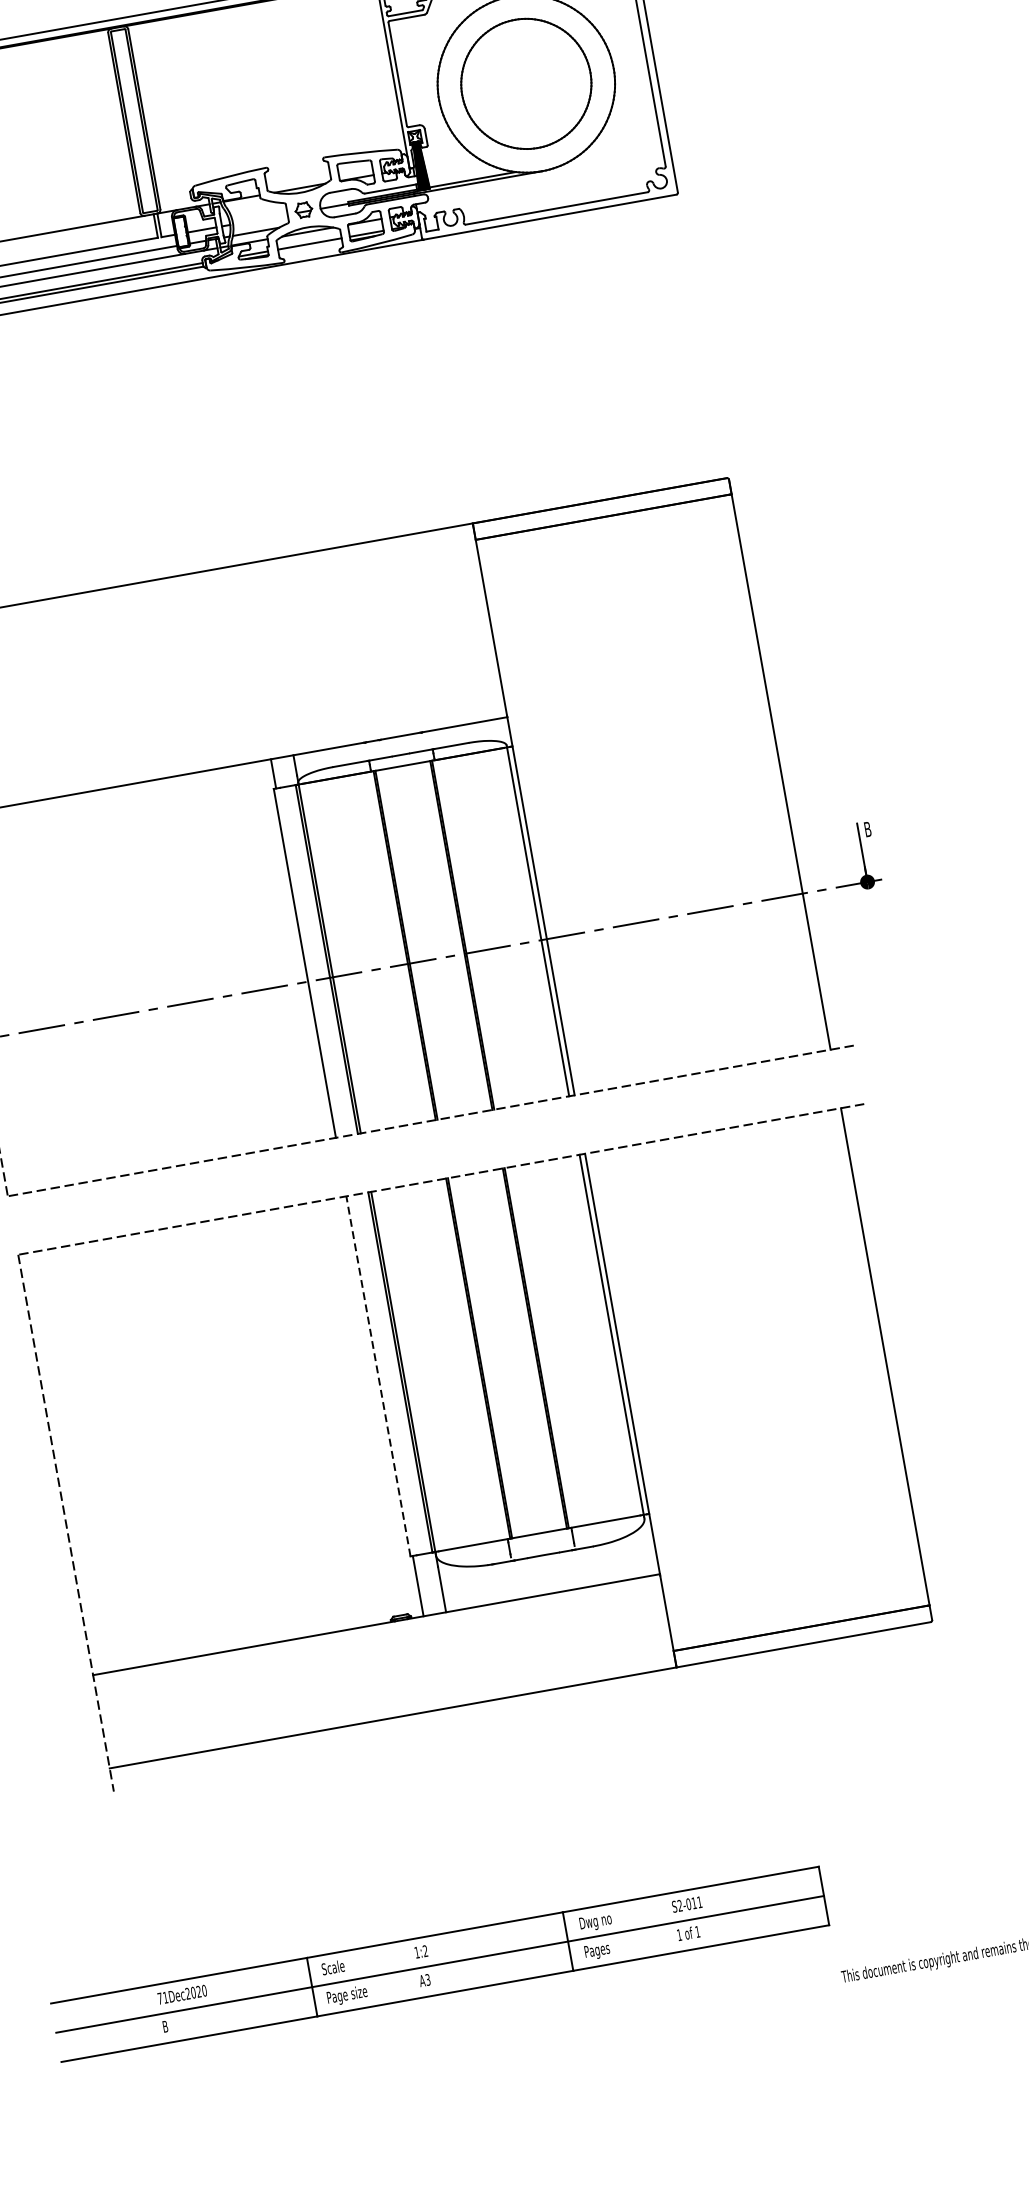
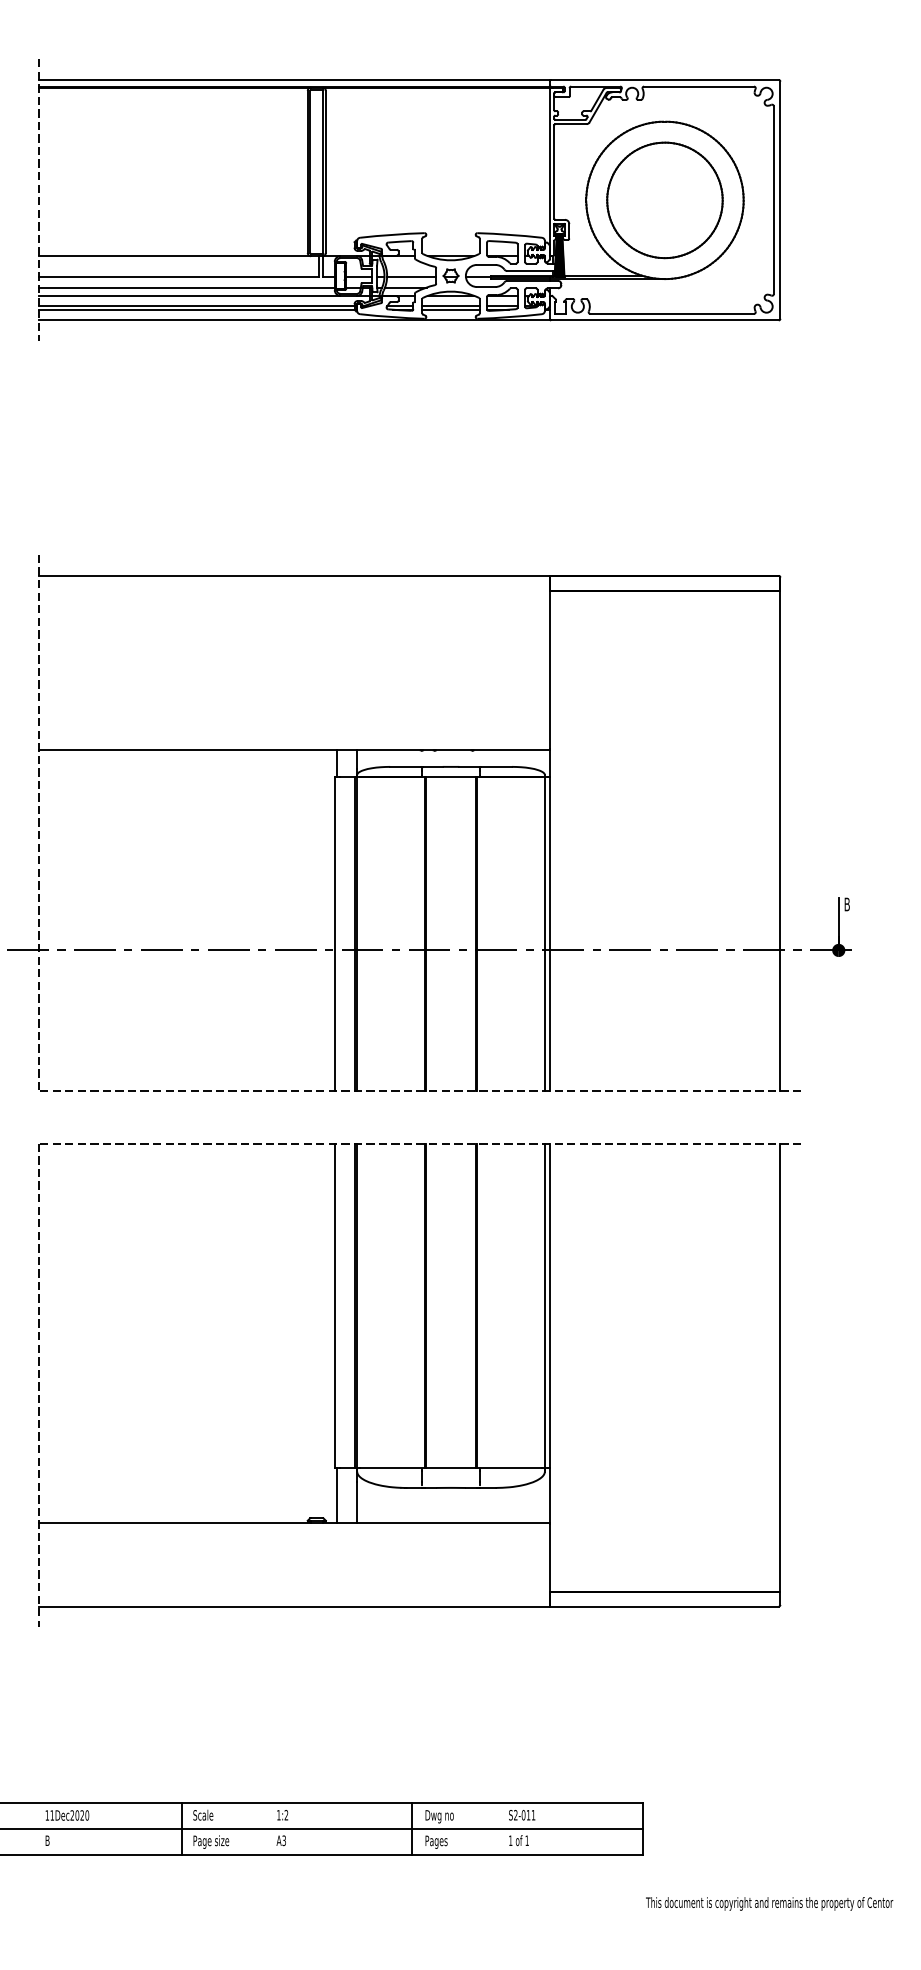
line: (260, 219) -> (411, 277), added
line: (309, 247) -> (450, 309), added
line: (378, 1375) -> (334, 1305), dashed -> solid
text: (160, 1998) -> (47, 1815), 71Dec2020 -> 11Dec2020

